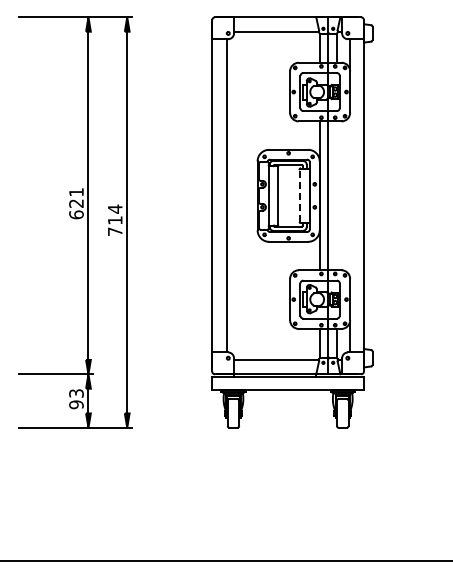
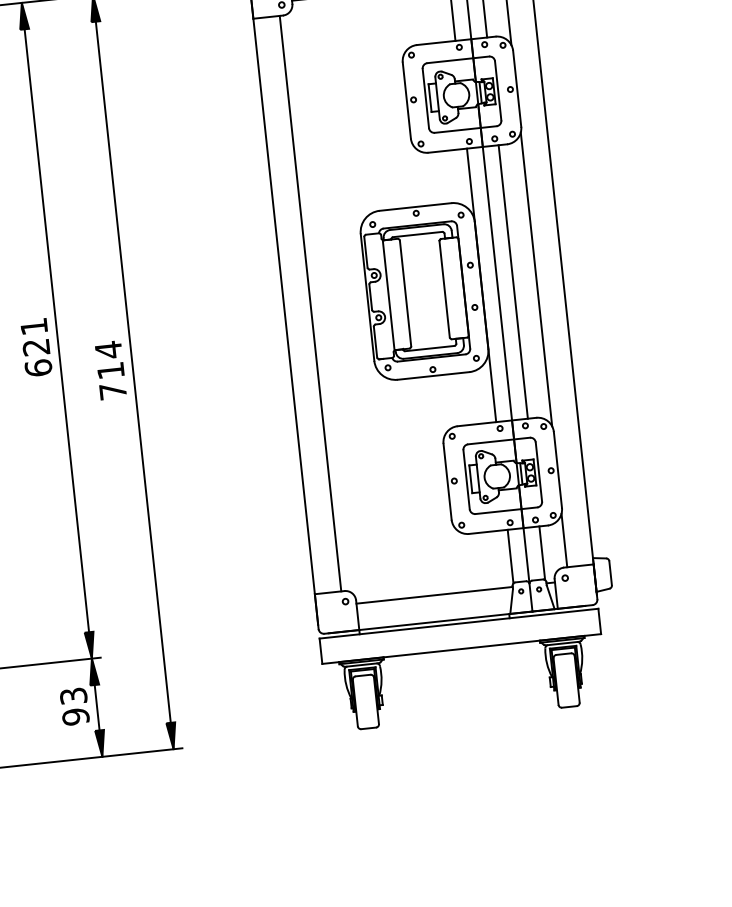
line: (299, 195) -> (444, 288), dashed -> solid
line: (336, 195) -> (512, 281), added
line: (349, 195) -> (536, 278), added

